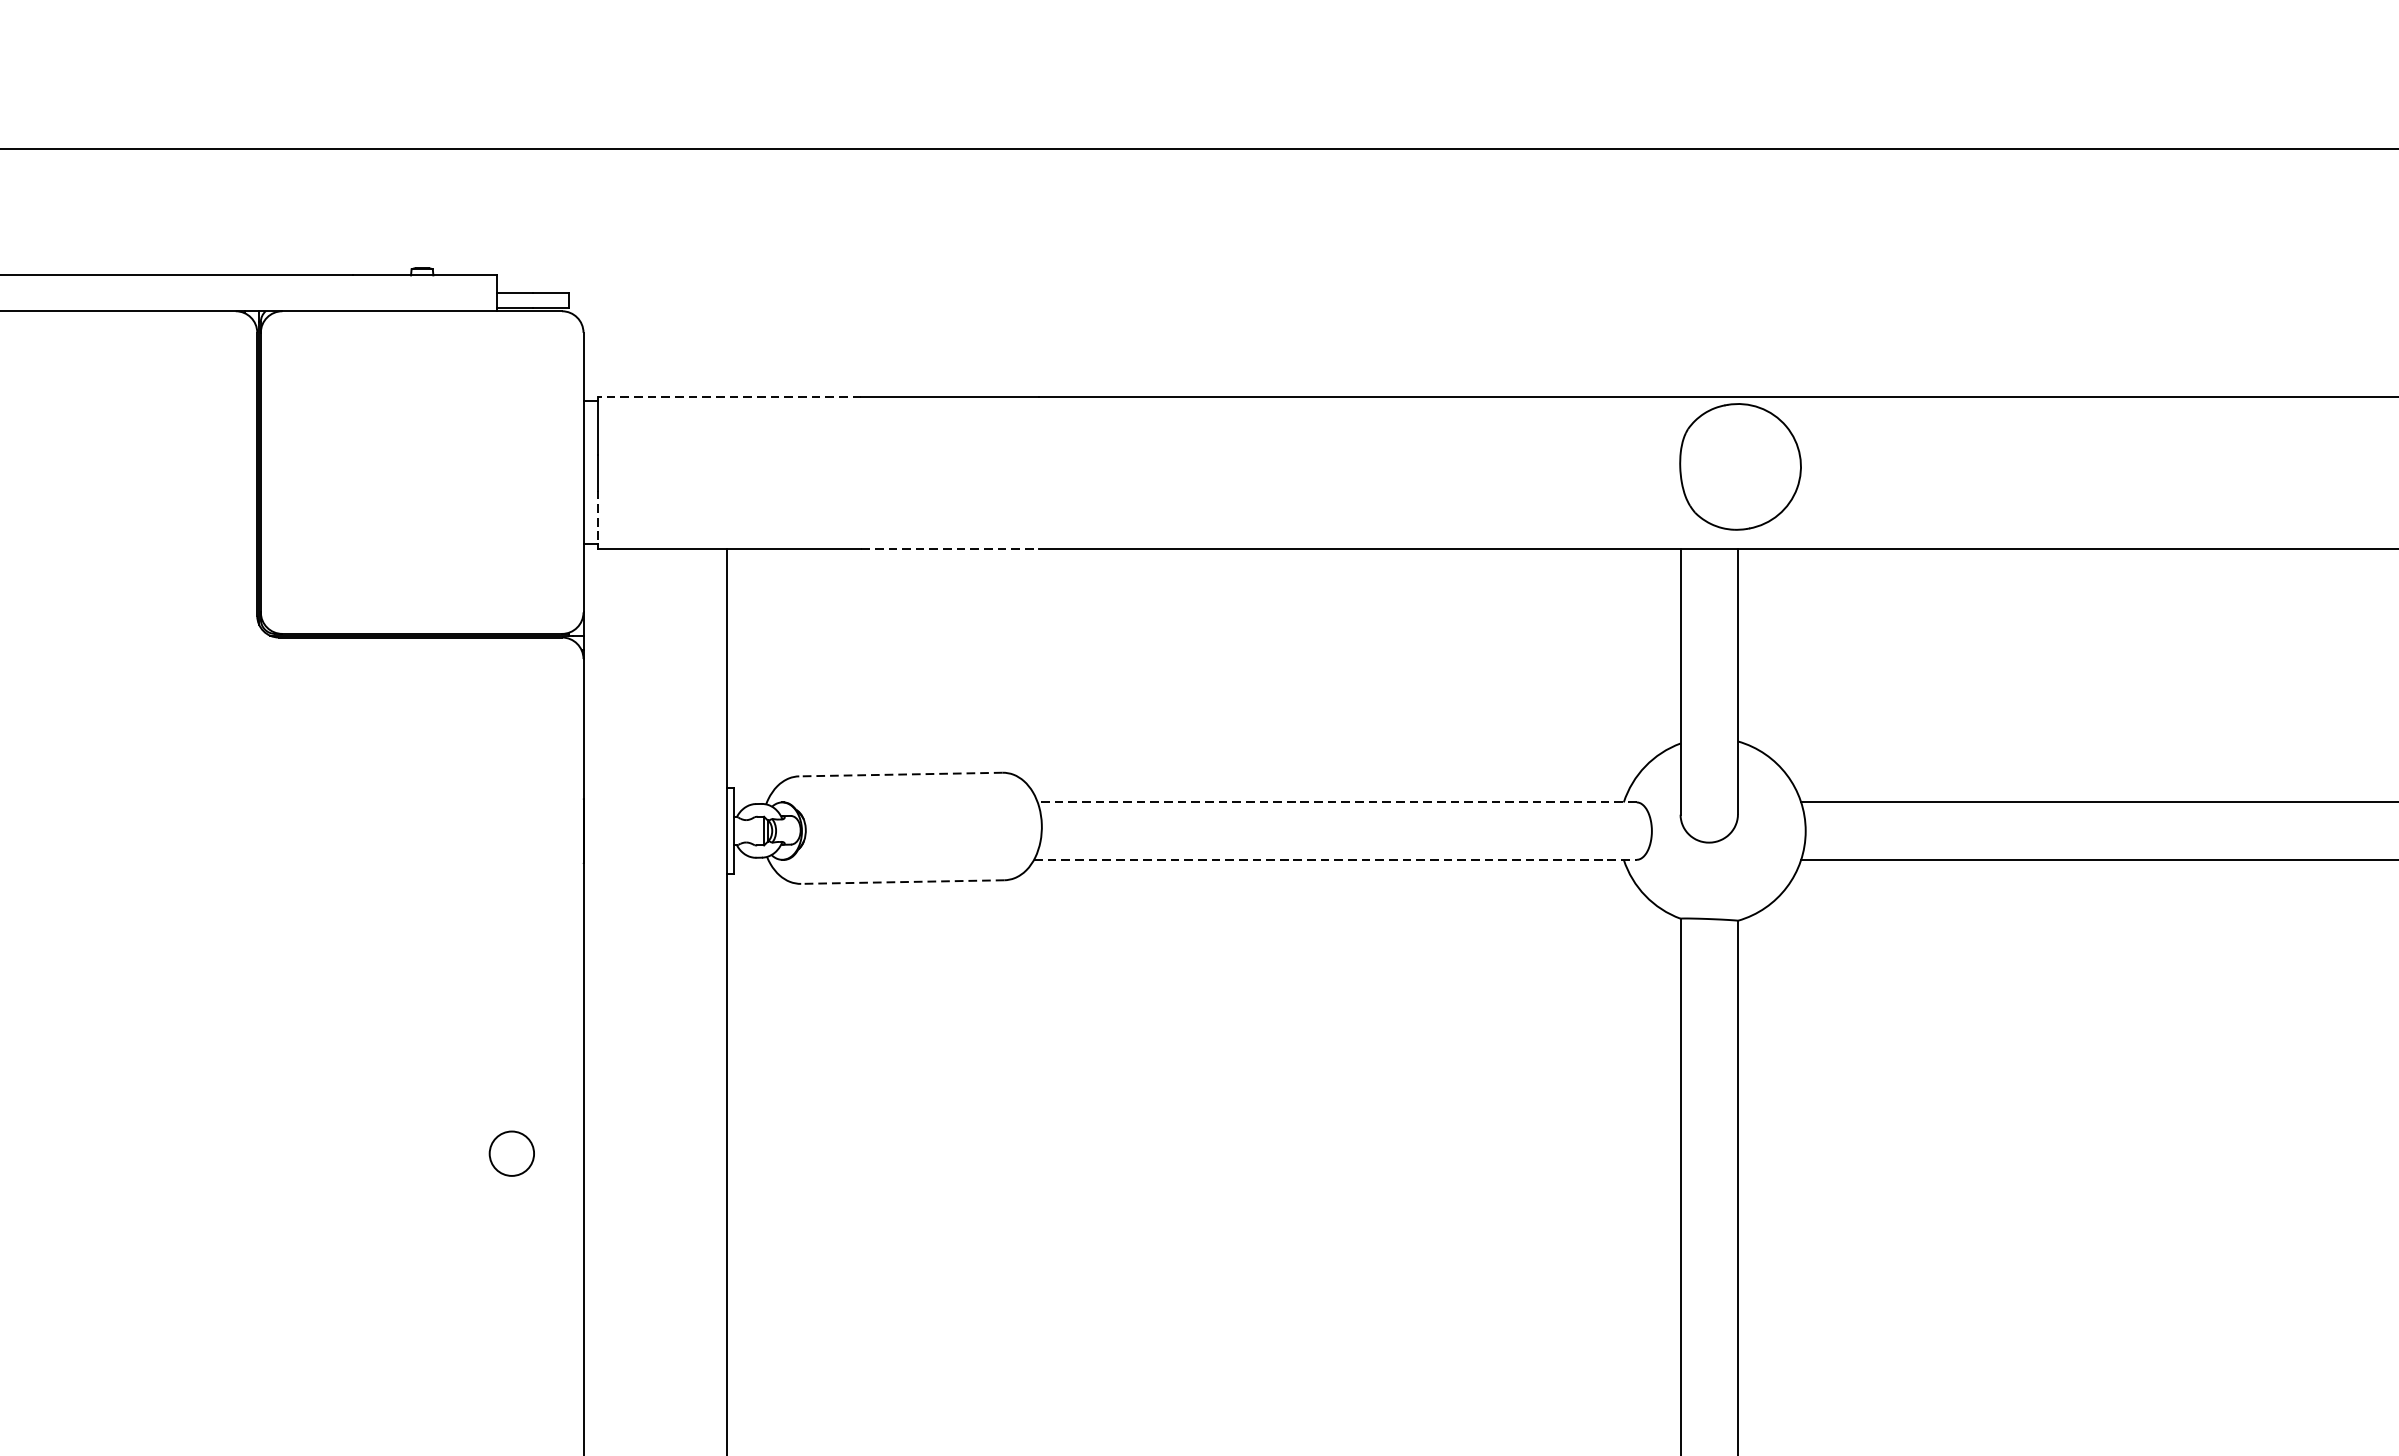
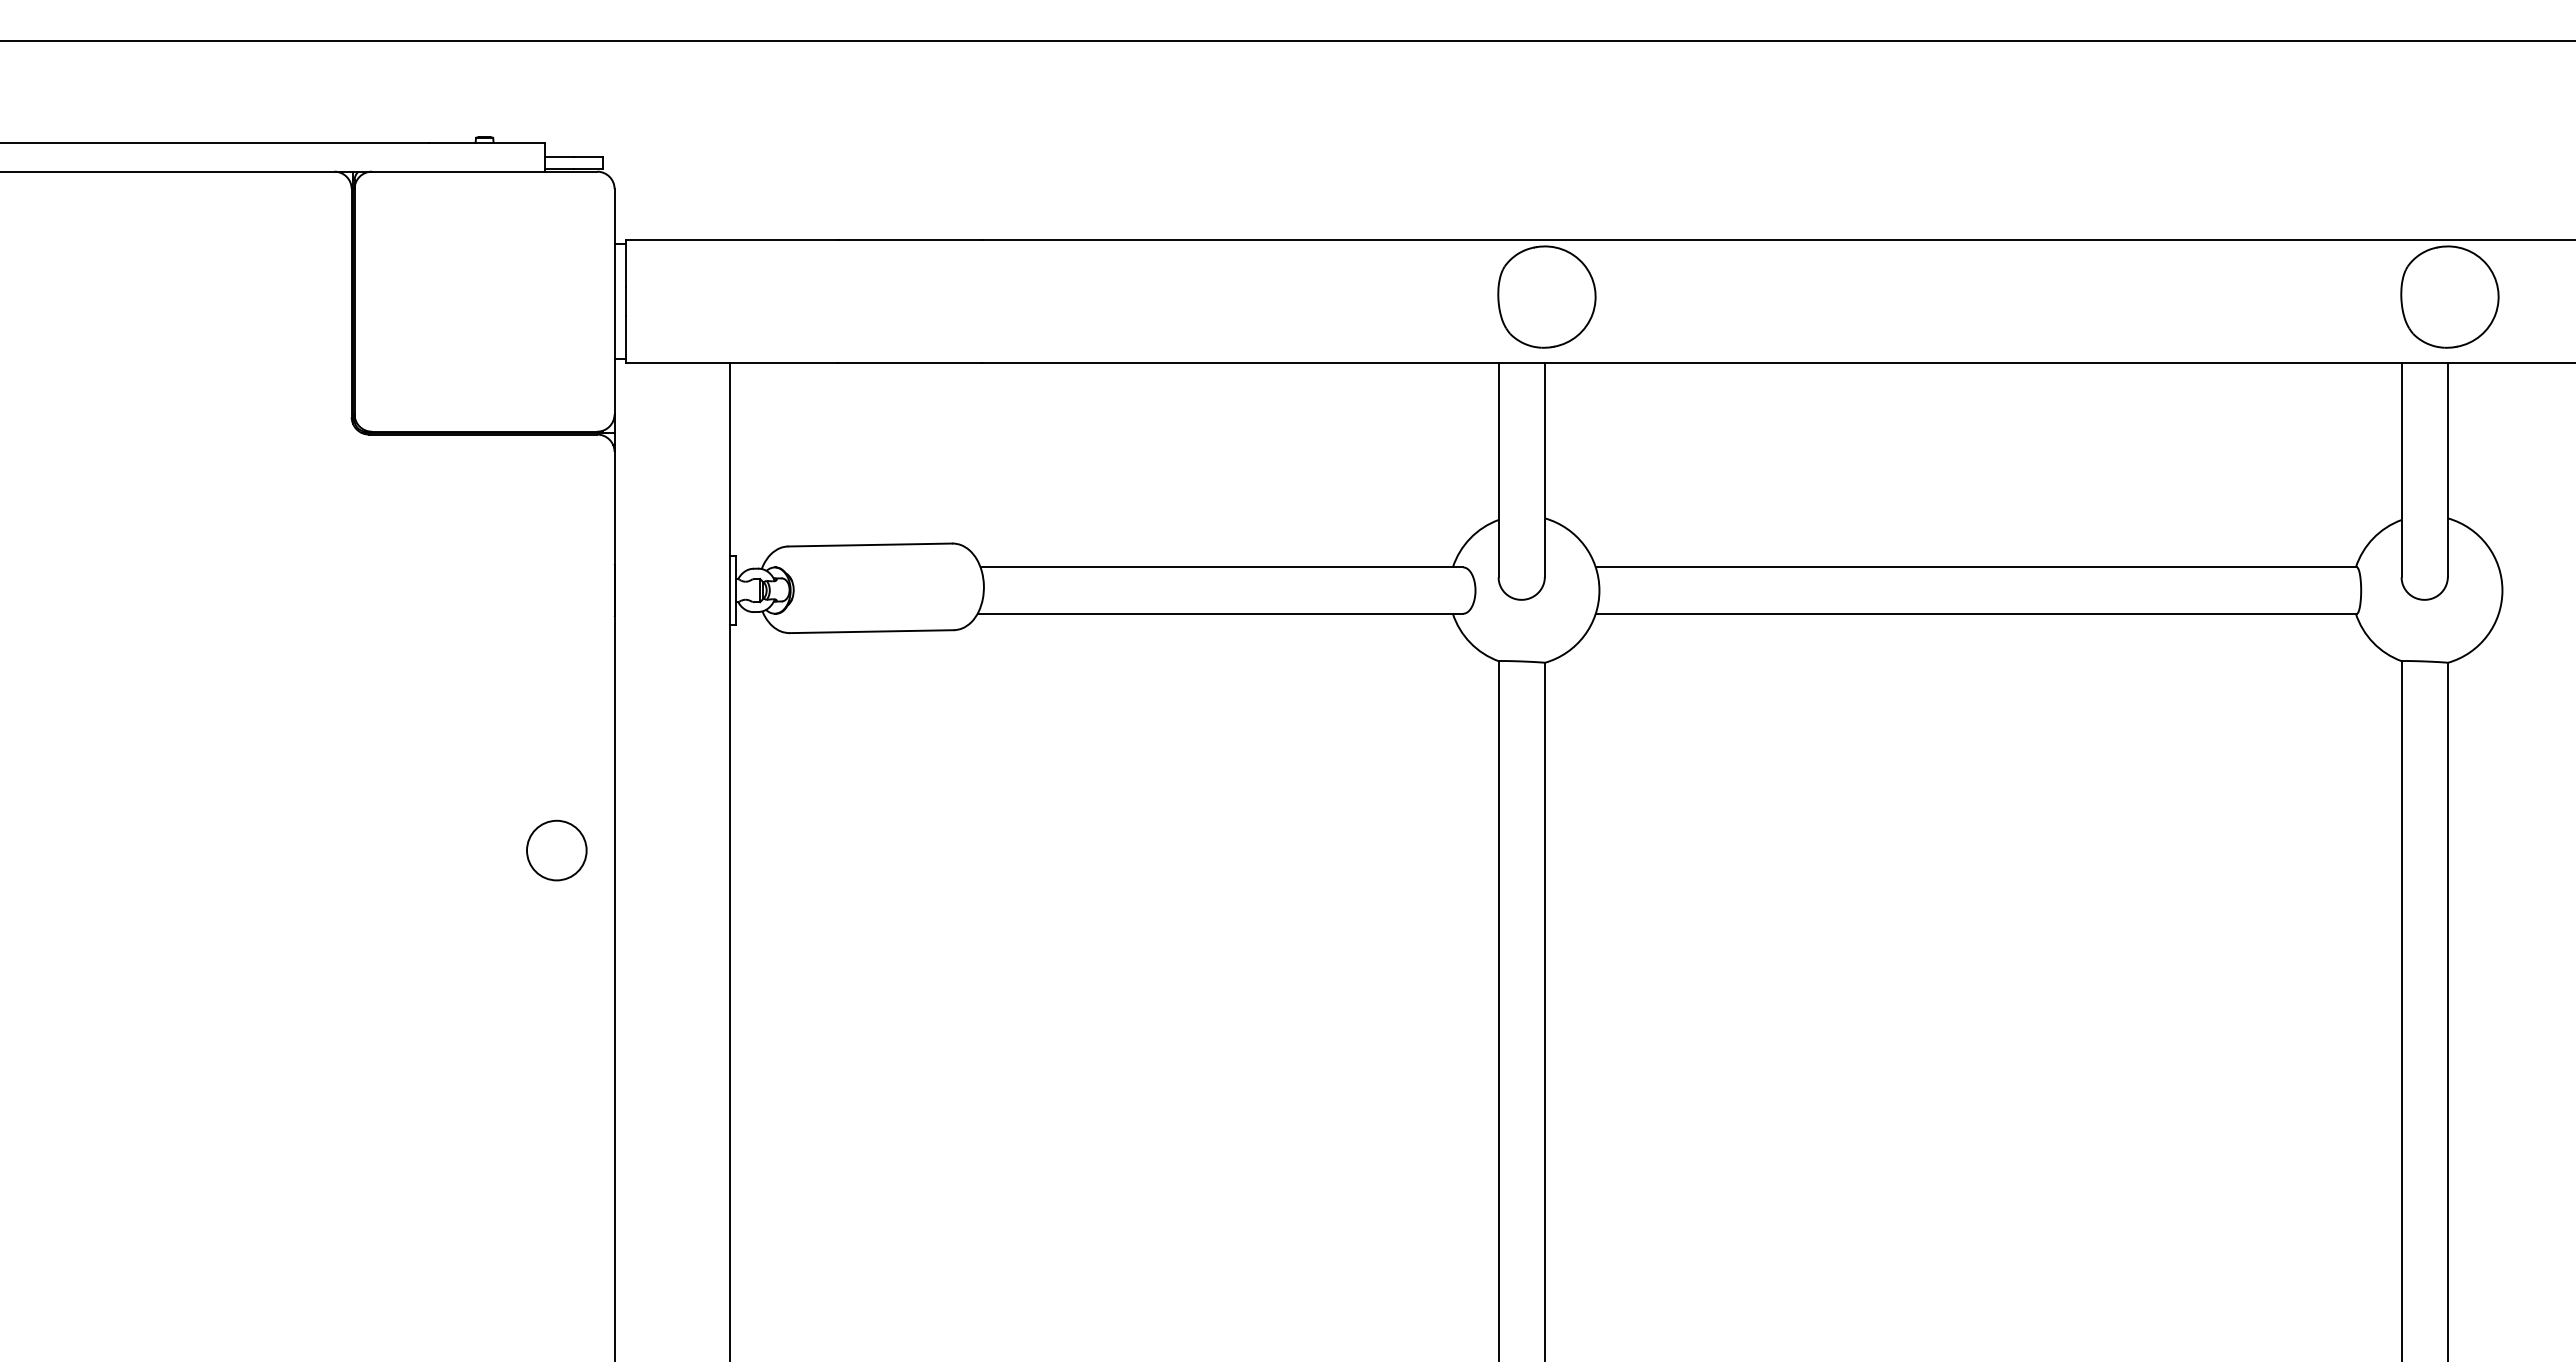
line: (728, 396) -> (731, 240), dashed -> solid
line: (598, 517) -> (626, 337), dashed -> solid
line: (950, 548) -> (910, 362), dashed -> solid
line: (901, 775) -> (870, 545), dashed -> solid
line: (1336, 802) -> (1221, 567), dashed -> solid
line: (1335, 859) -> (1220, 613), dashed -> solid
line: (902, 881) -> (871, 631), dashed -> solid
circle: (511, 1153) -> (556, 850), size x1.67

